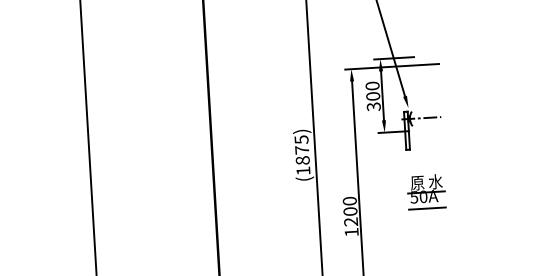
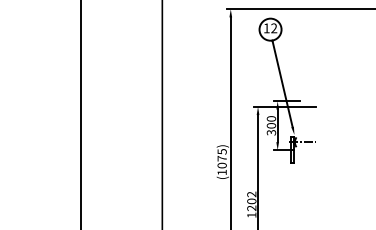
text: (303, 160) -> (222, 165), (1875) -> (1075)
part: (425, 192) -> (302, 191), removed
text: (349, 201) -> (251, 194), 1200 -> 1202

